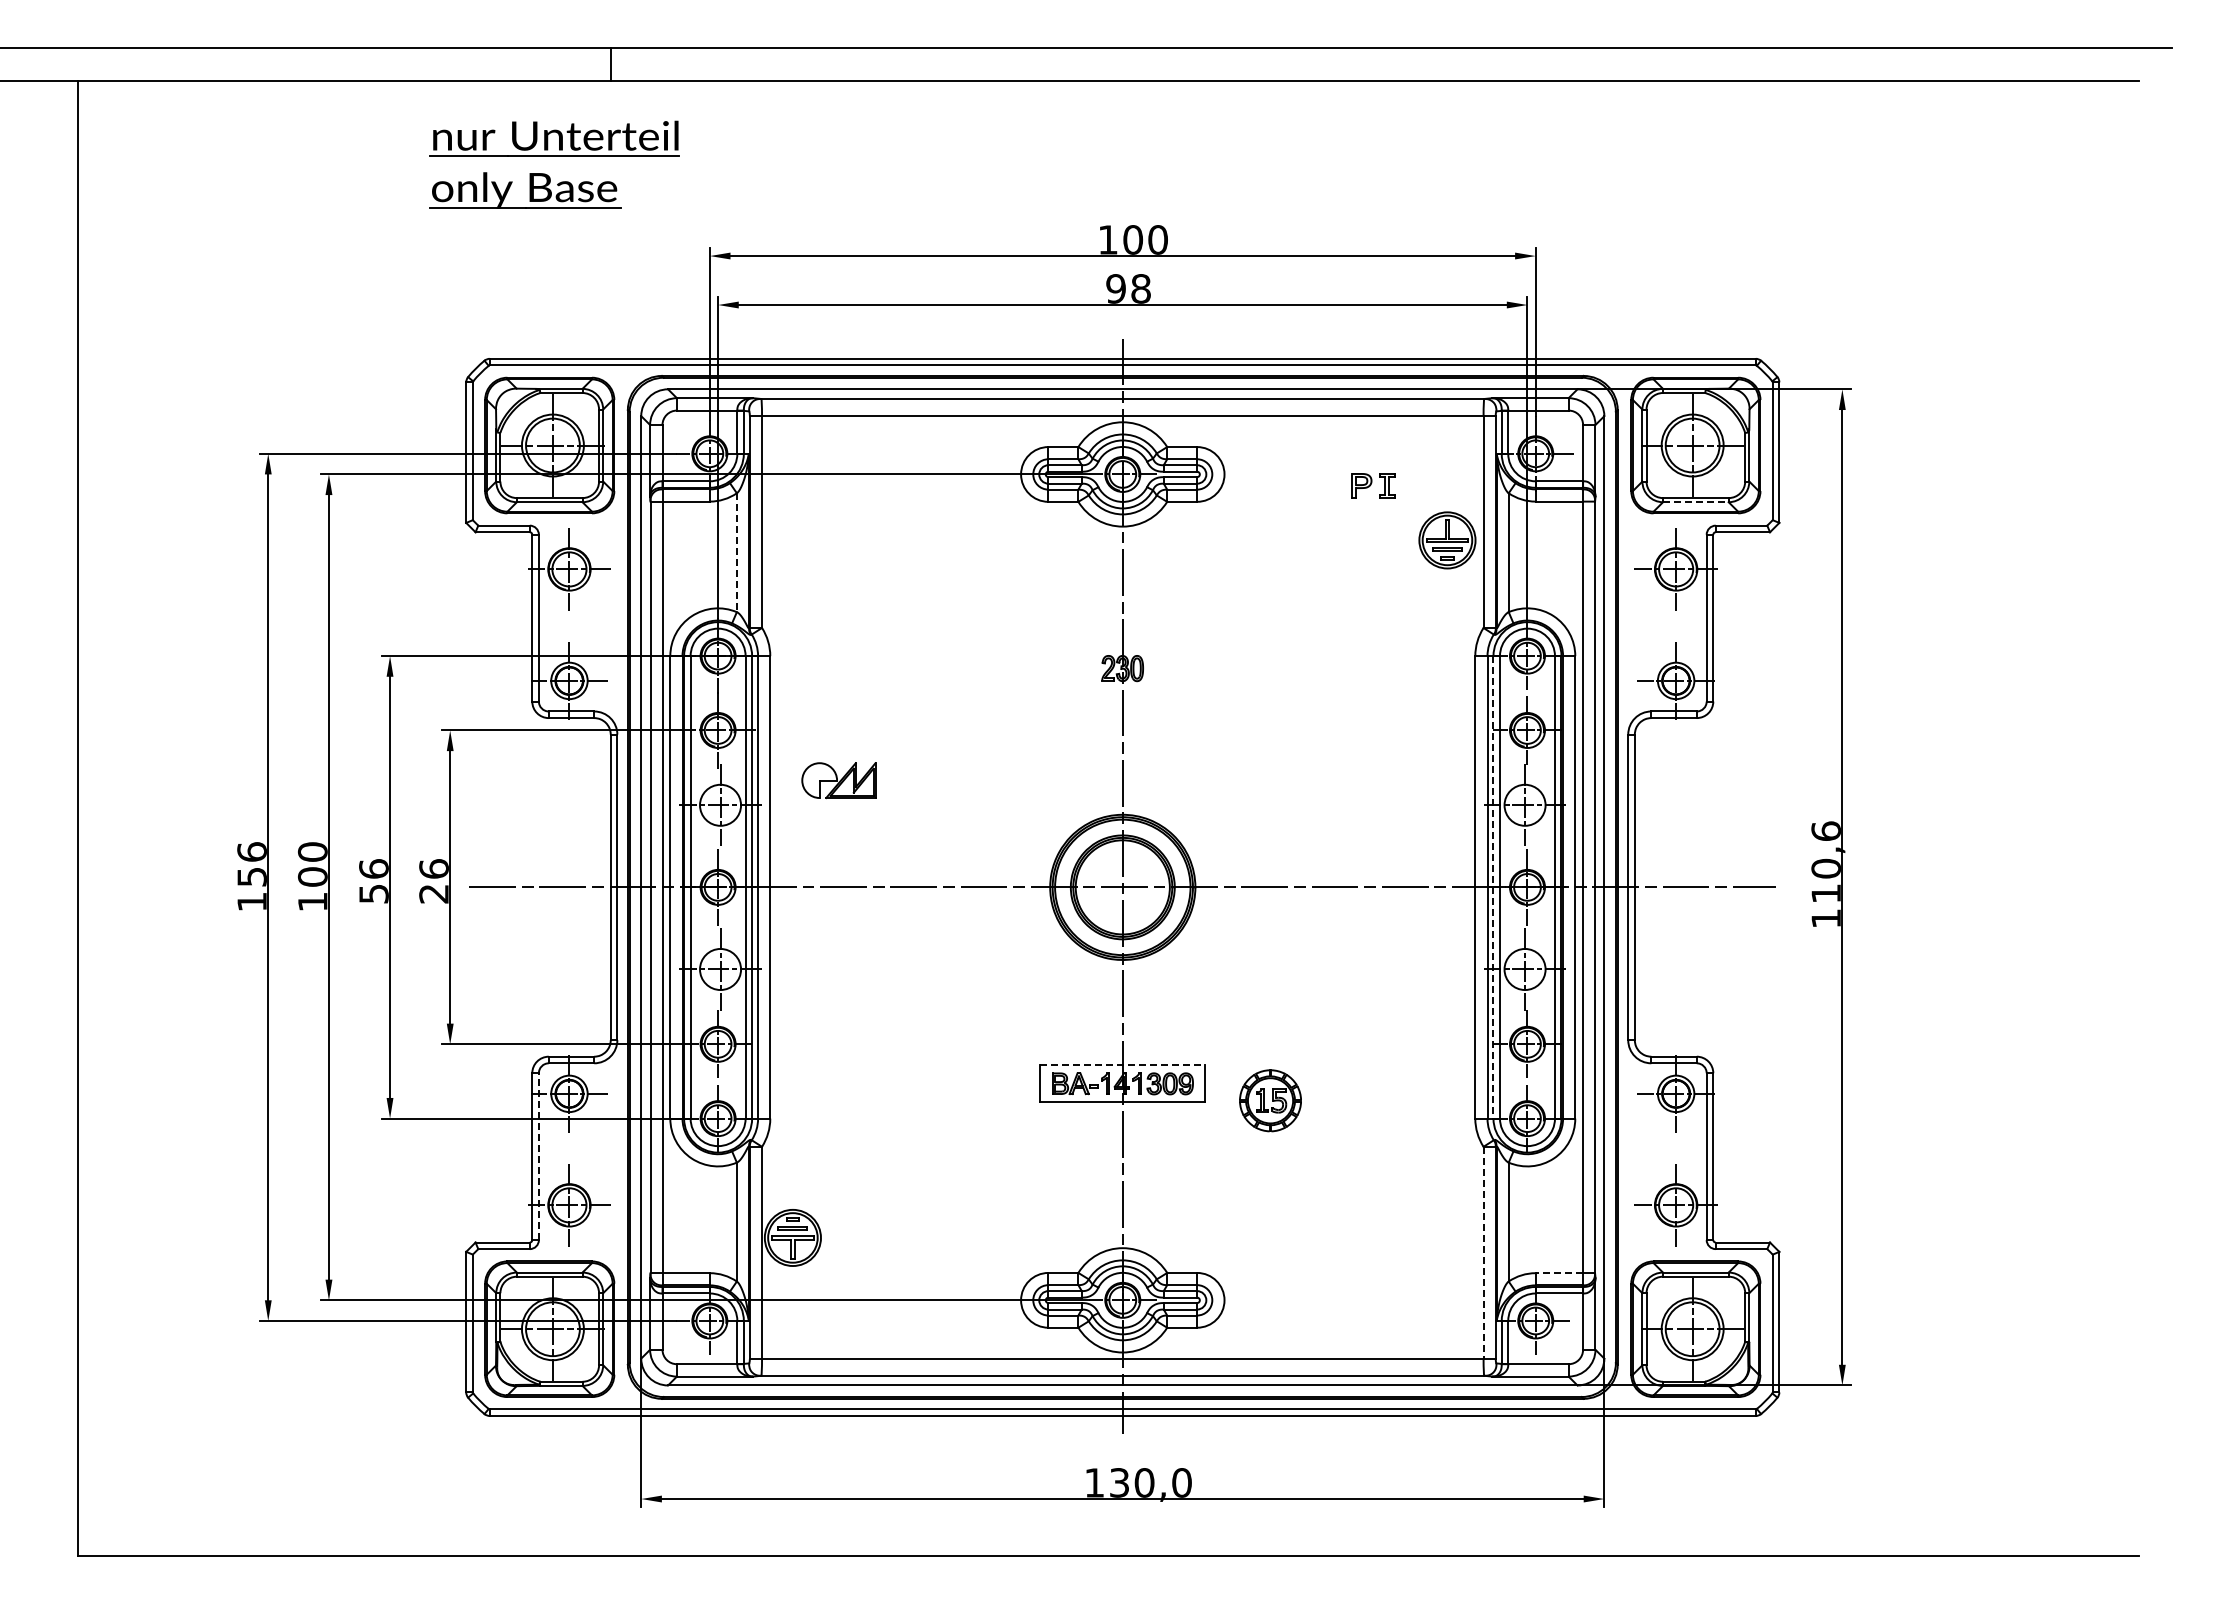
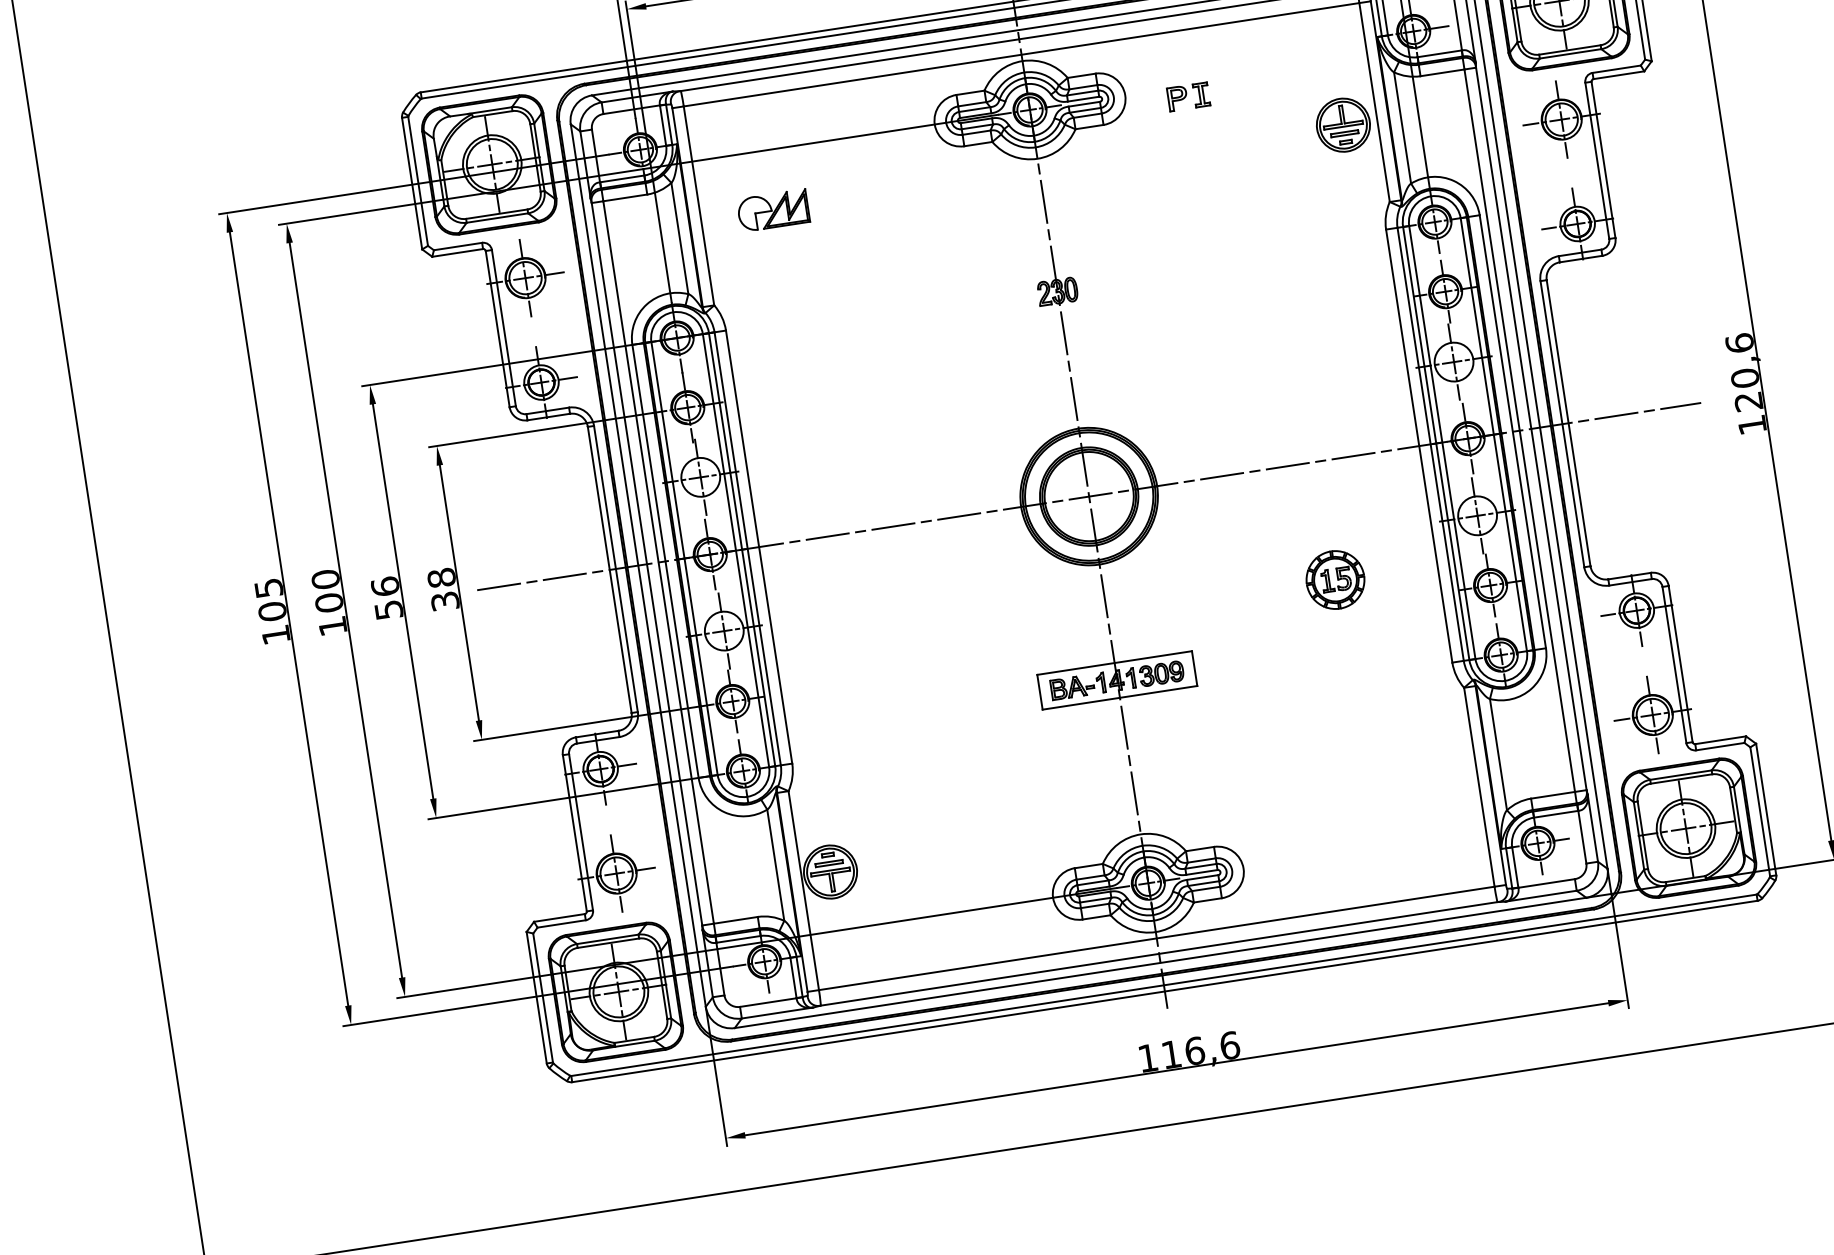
part: (1373, 485) -> (1188, 96), moved
line: (1695, 502) -> (1570, 54), dashed -> solid
line: (736, 553) -> (679, 239), dashed -> solid
part: (838, 780) -> (773, 210), moved
text: (251, 864) -> (270, 599), 156 -> 105
text: (433, 881) -> (442, 589), 26 -> 38
line: (1493, 887) -> (1436, 443), dashed -> solid
text: (1825, 893) -> (1747, 401), 110,6 -> 120,6
line: (1122, 1065) -> (1114, 663), dashed -> solid
part: (1270, 1100) -> (1335, 579), moved
line: (538, 1156) -> (580, 832), dashed -> solid
line: (1483, 1253) -> (1479, 787), dashed -> solid
line: (1558, 1273) -> (1552, 795), dashed -> solid
text: (1150, 1482) -> (1200, 1049), 130,0 -> 116,6

